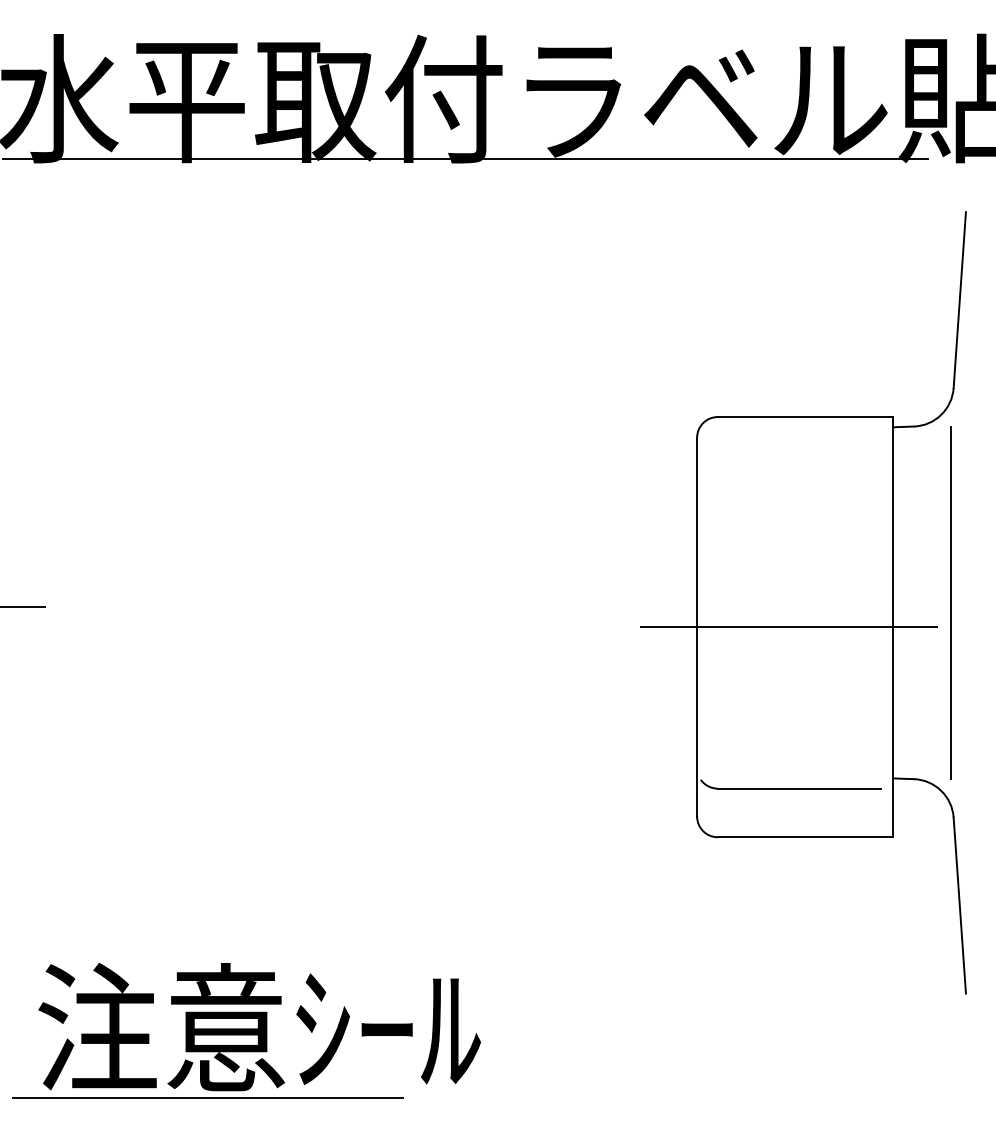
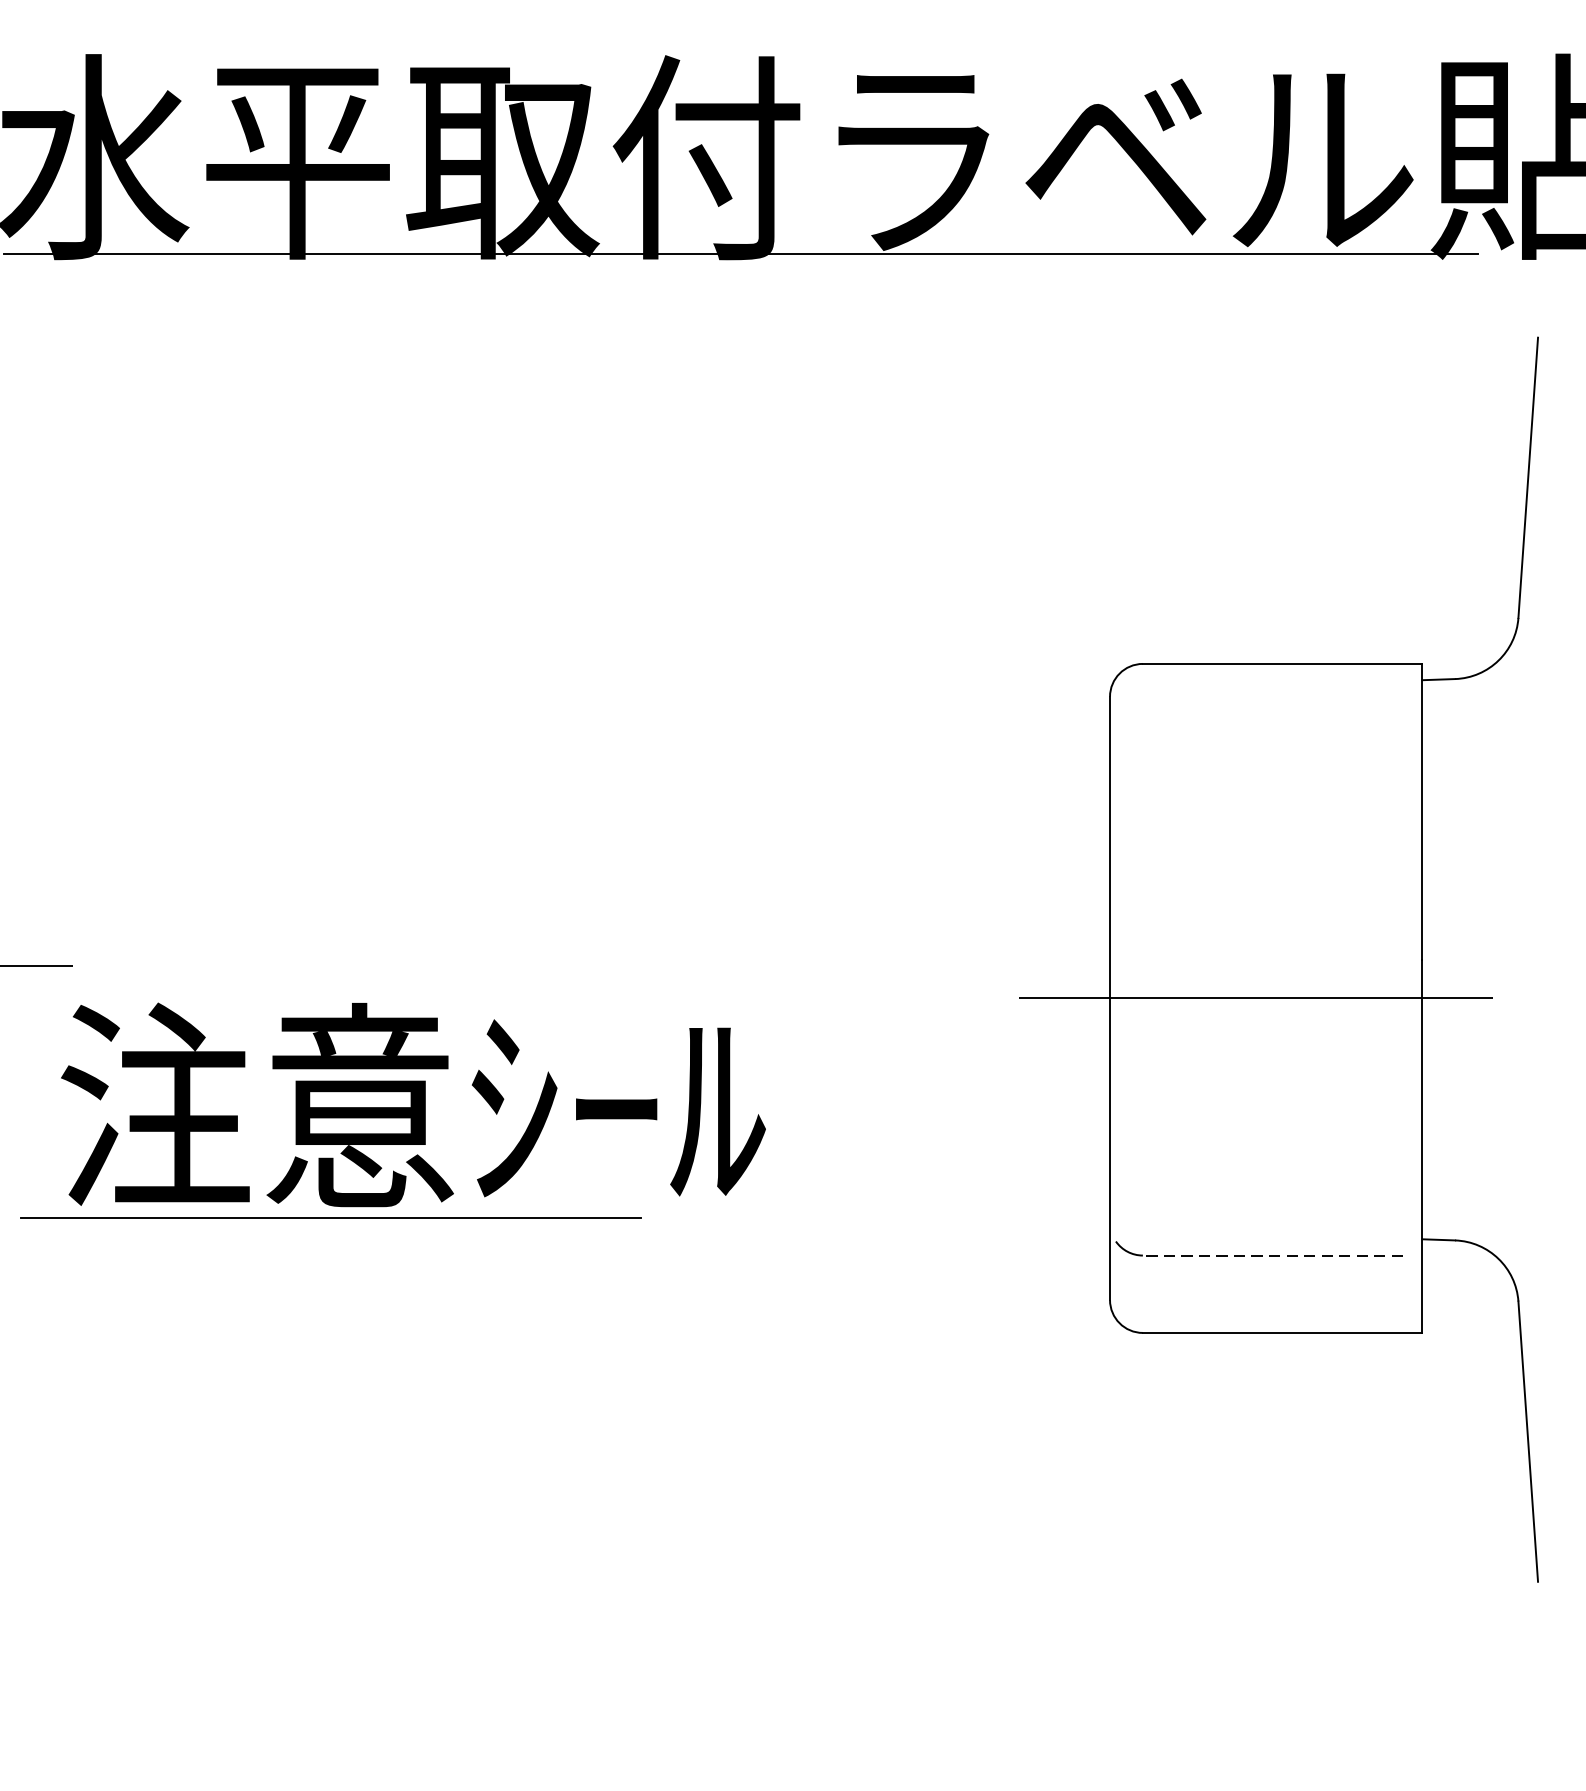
line: (950, 602) -> (1513, 959), removed
line: (799, 788) -> (1273, 1255), solid -> dashed
part: (246, 1030) -> (392, 1110), moved

